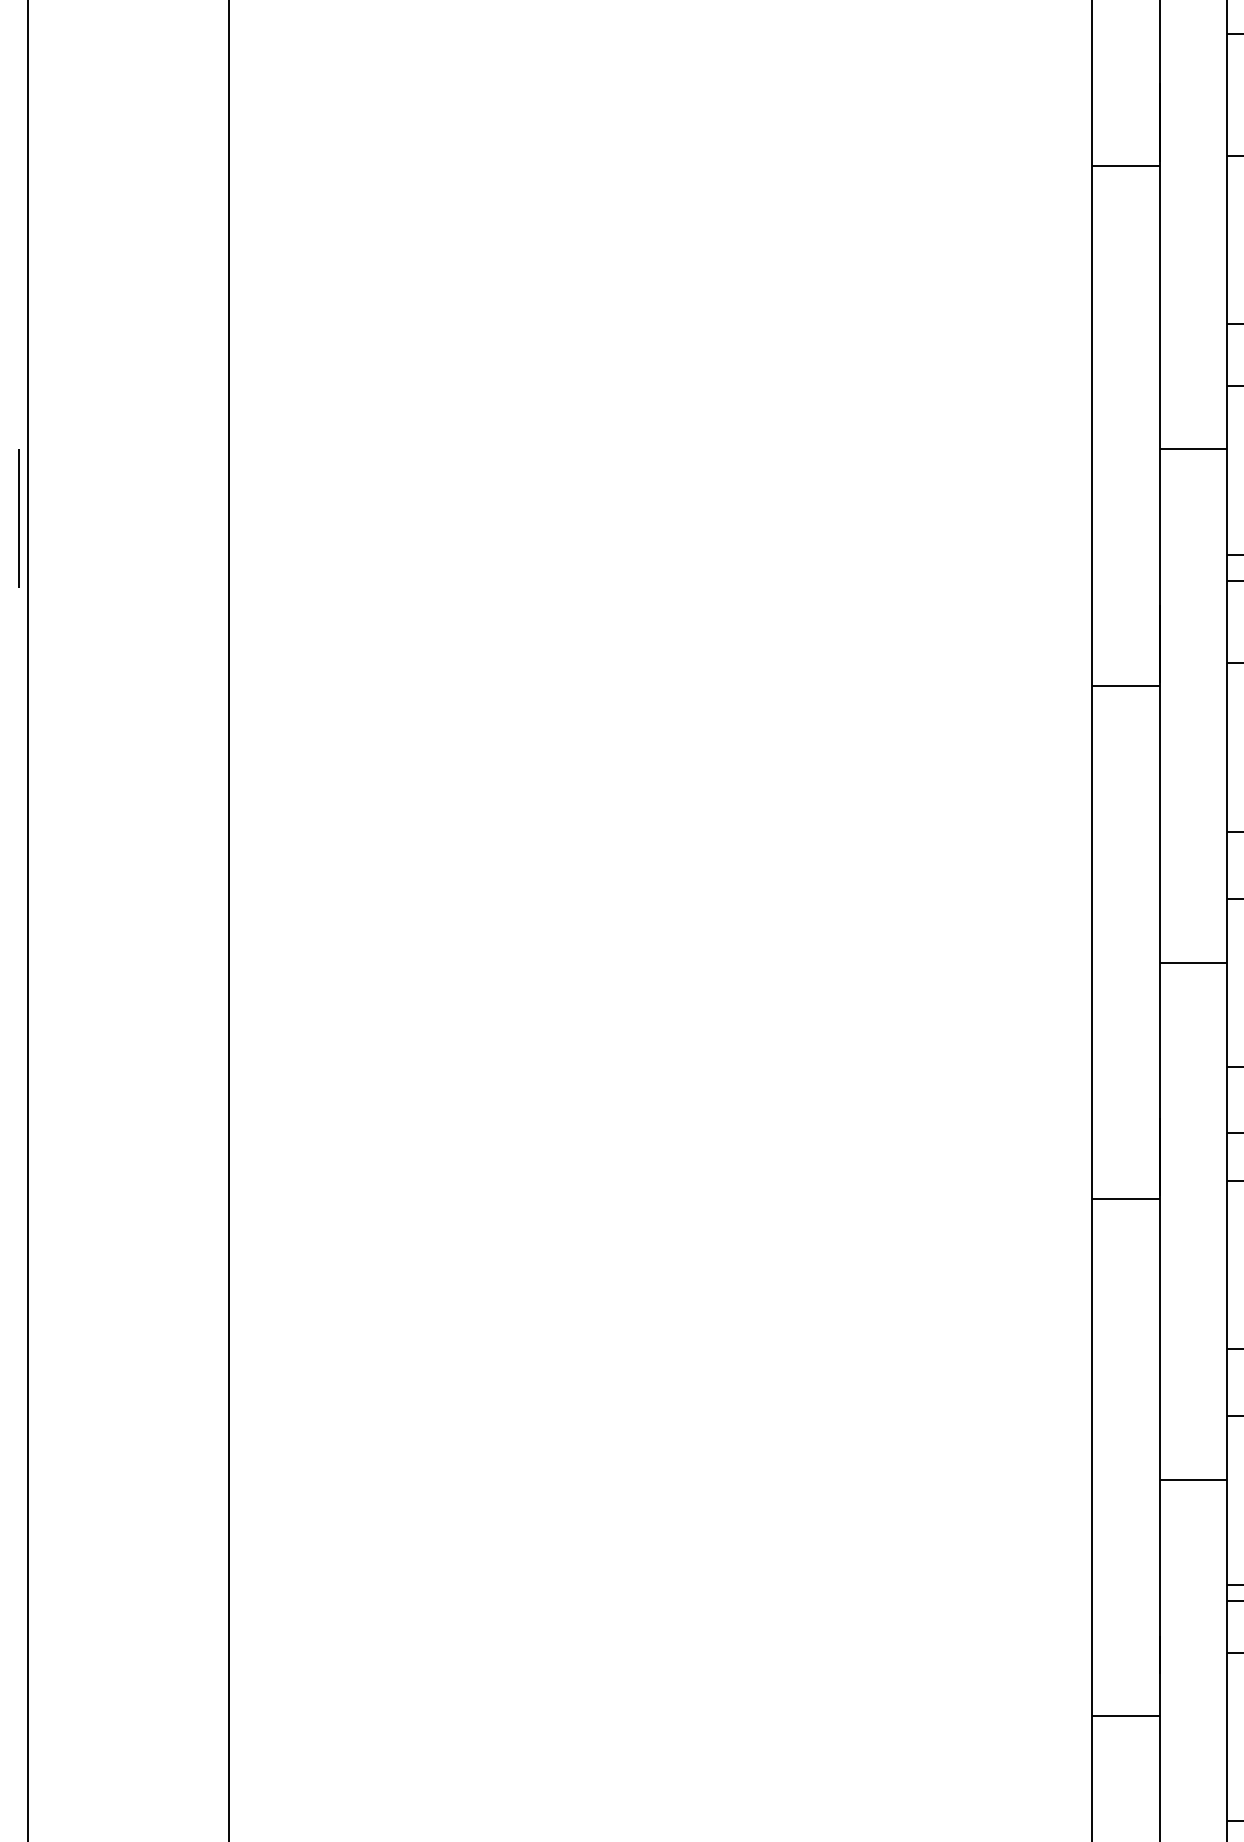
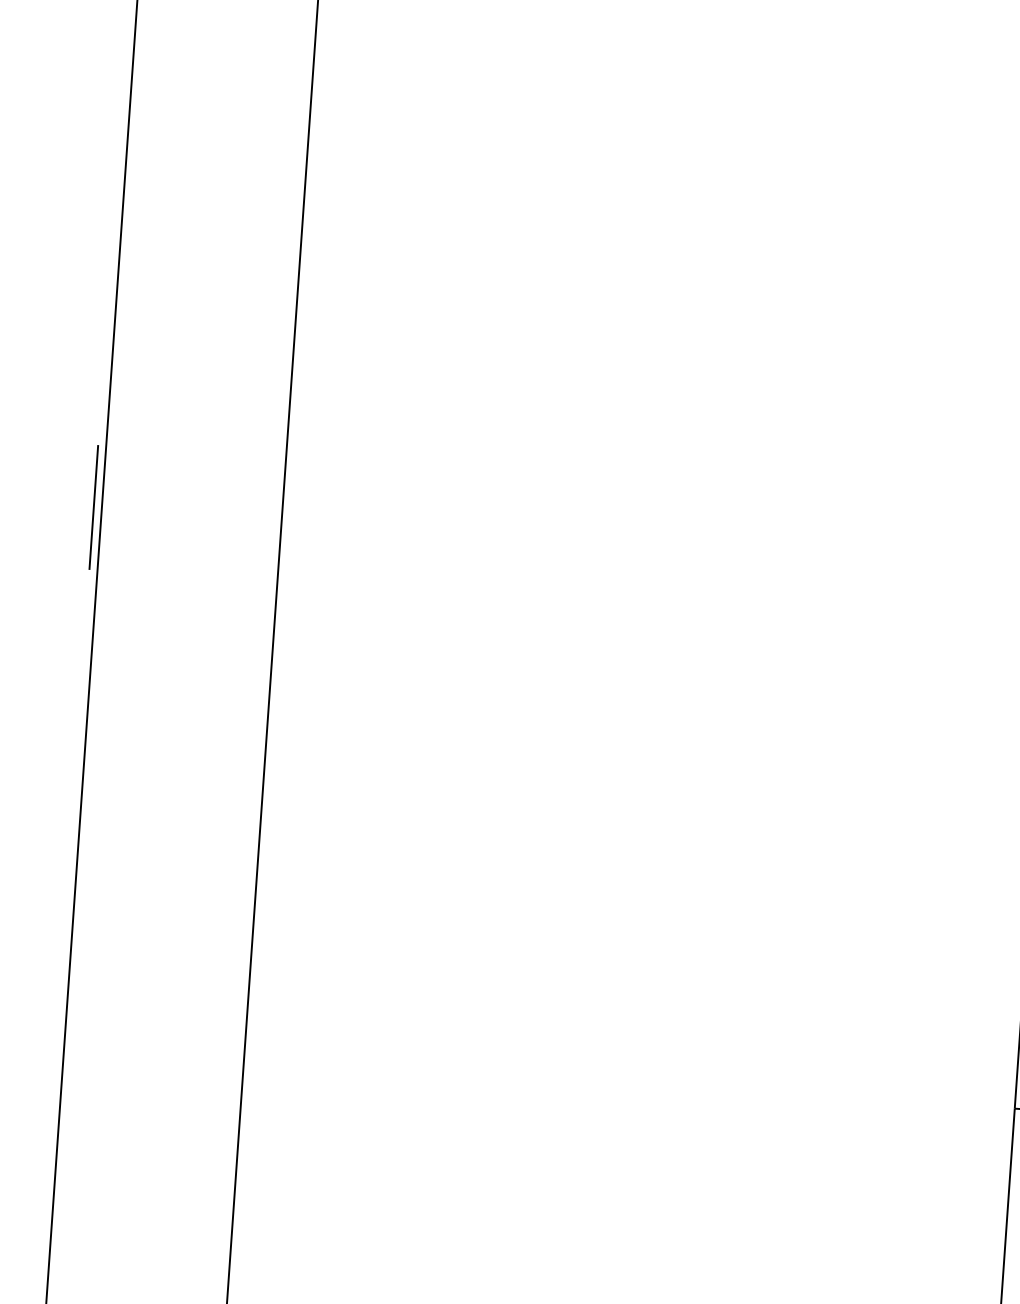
line: (18, 518) -> (93, 507), moved

